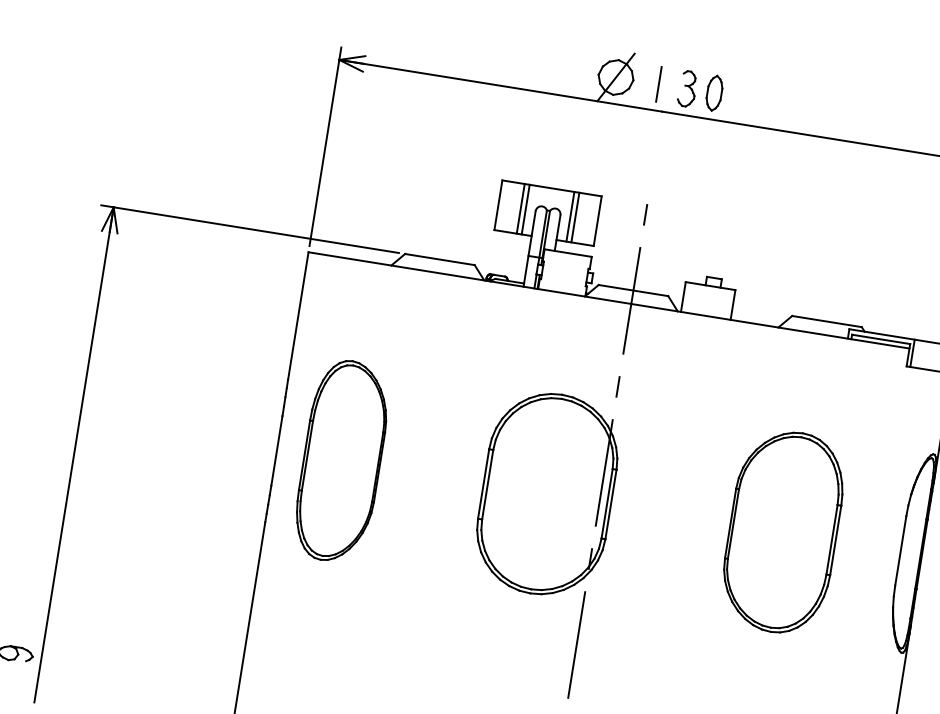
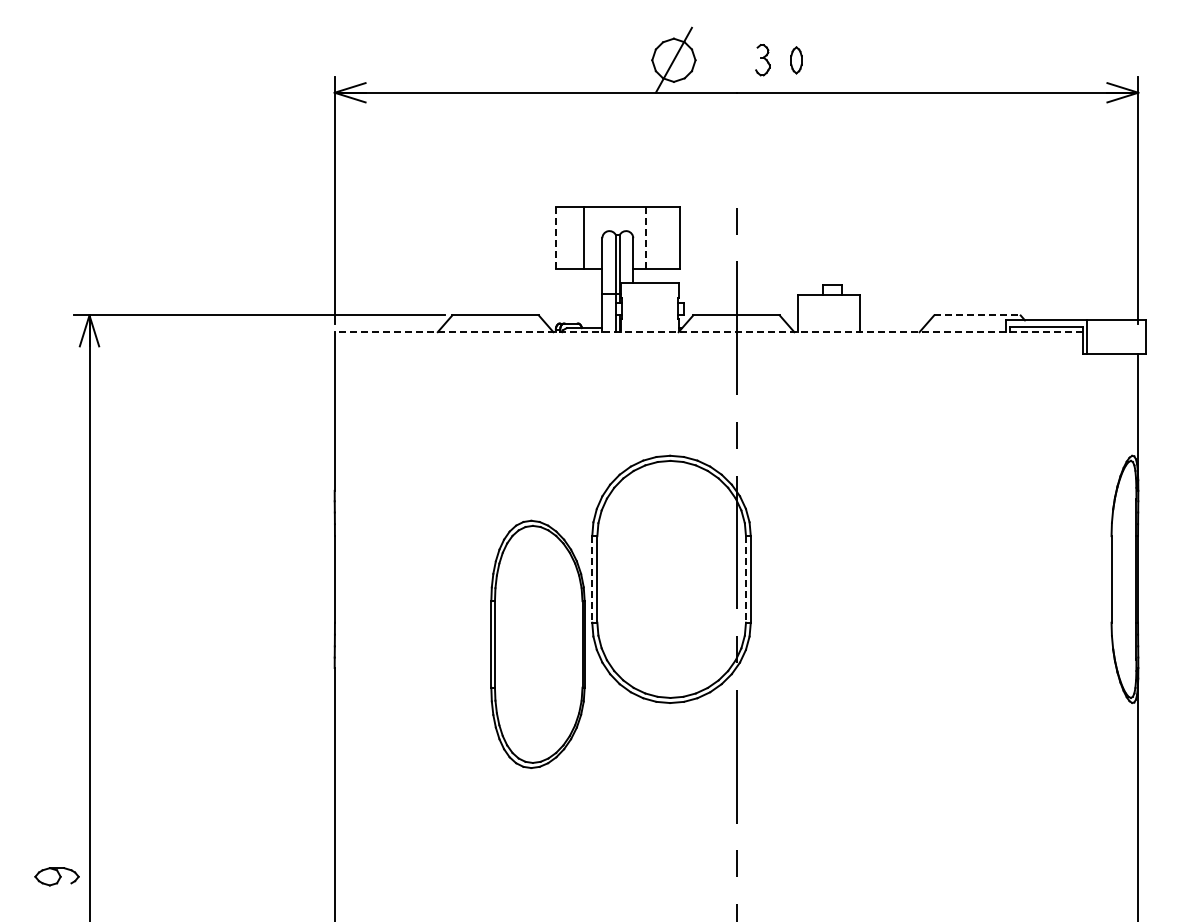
line: (659, 83) -> (727, 59), removed
part: (687, 88) -> (762, 59), size x0.7
part: (714, 93) -> (796, 60), size x0.6
line: (498, 205) -> (556, 238), solid -> dashed
line: (526, 209) -> (590, 238), removed
line: (570, 217) -> (645, 238), solid -> dashed
line: (575, 217) -> (651, 238), removed
line: (608, 300) -> (708, 332), solid -> dashed
line: (827, 321) -> (977, 315), solid -> dashed
part: (341, 460) -> (537, 643), moved
line: (483, 484) -> (592, 579), solid -> dashed
line: (607, 503) -> (746, 579), solid -> dashed
part: (782, 531) -> (964, 578), removed

